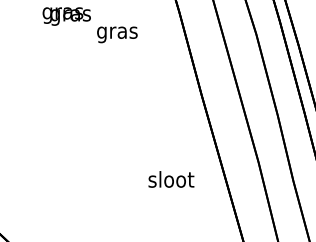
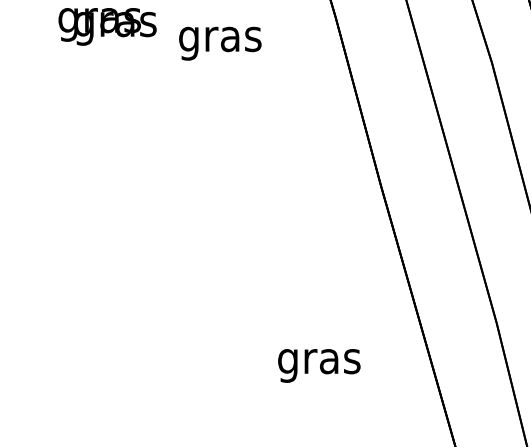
text: (117, 34) -> (220, 42), moved
text: (171, 181) -> (319, 361), sloot -> gras

